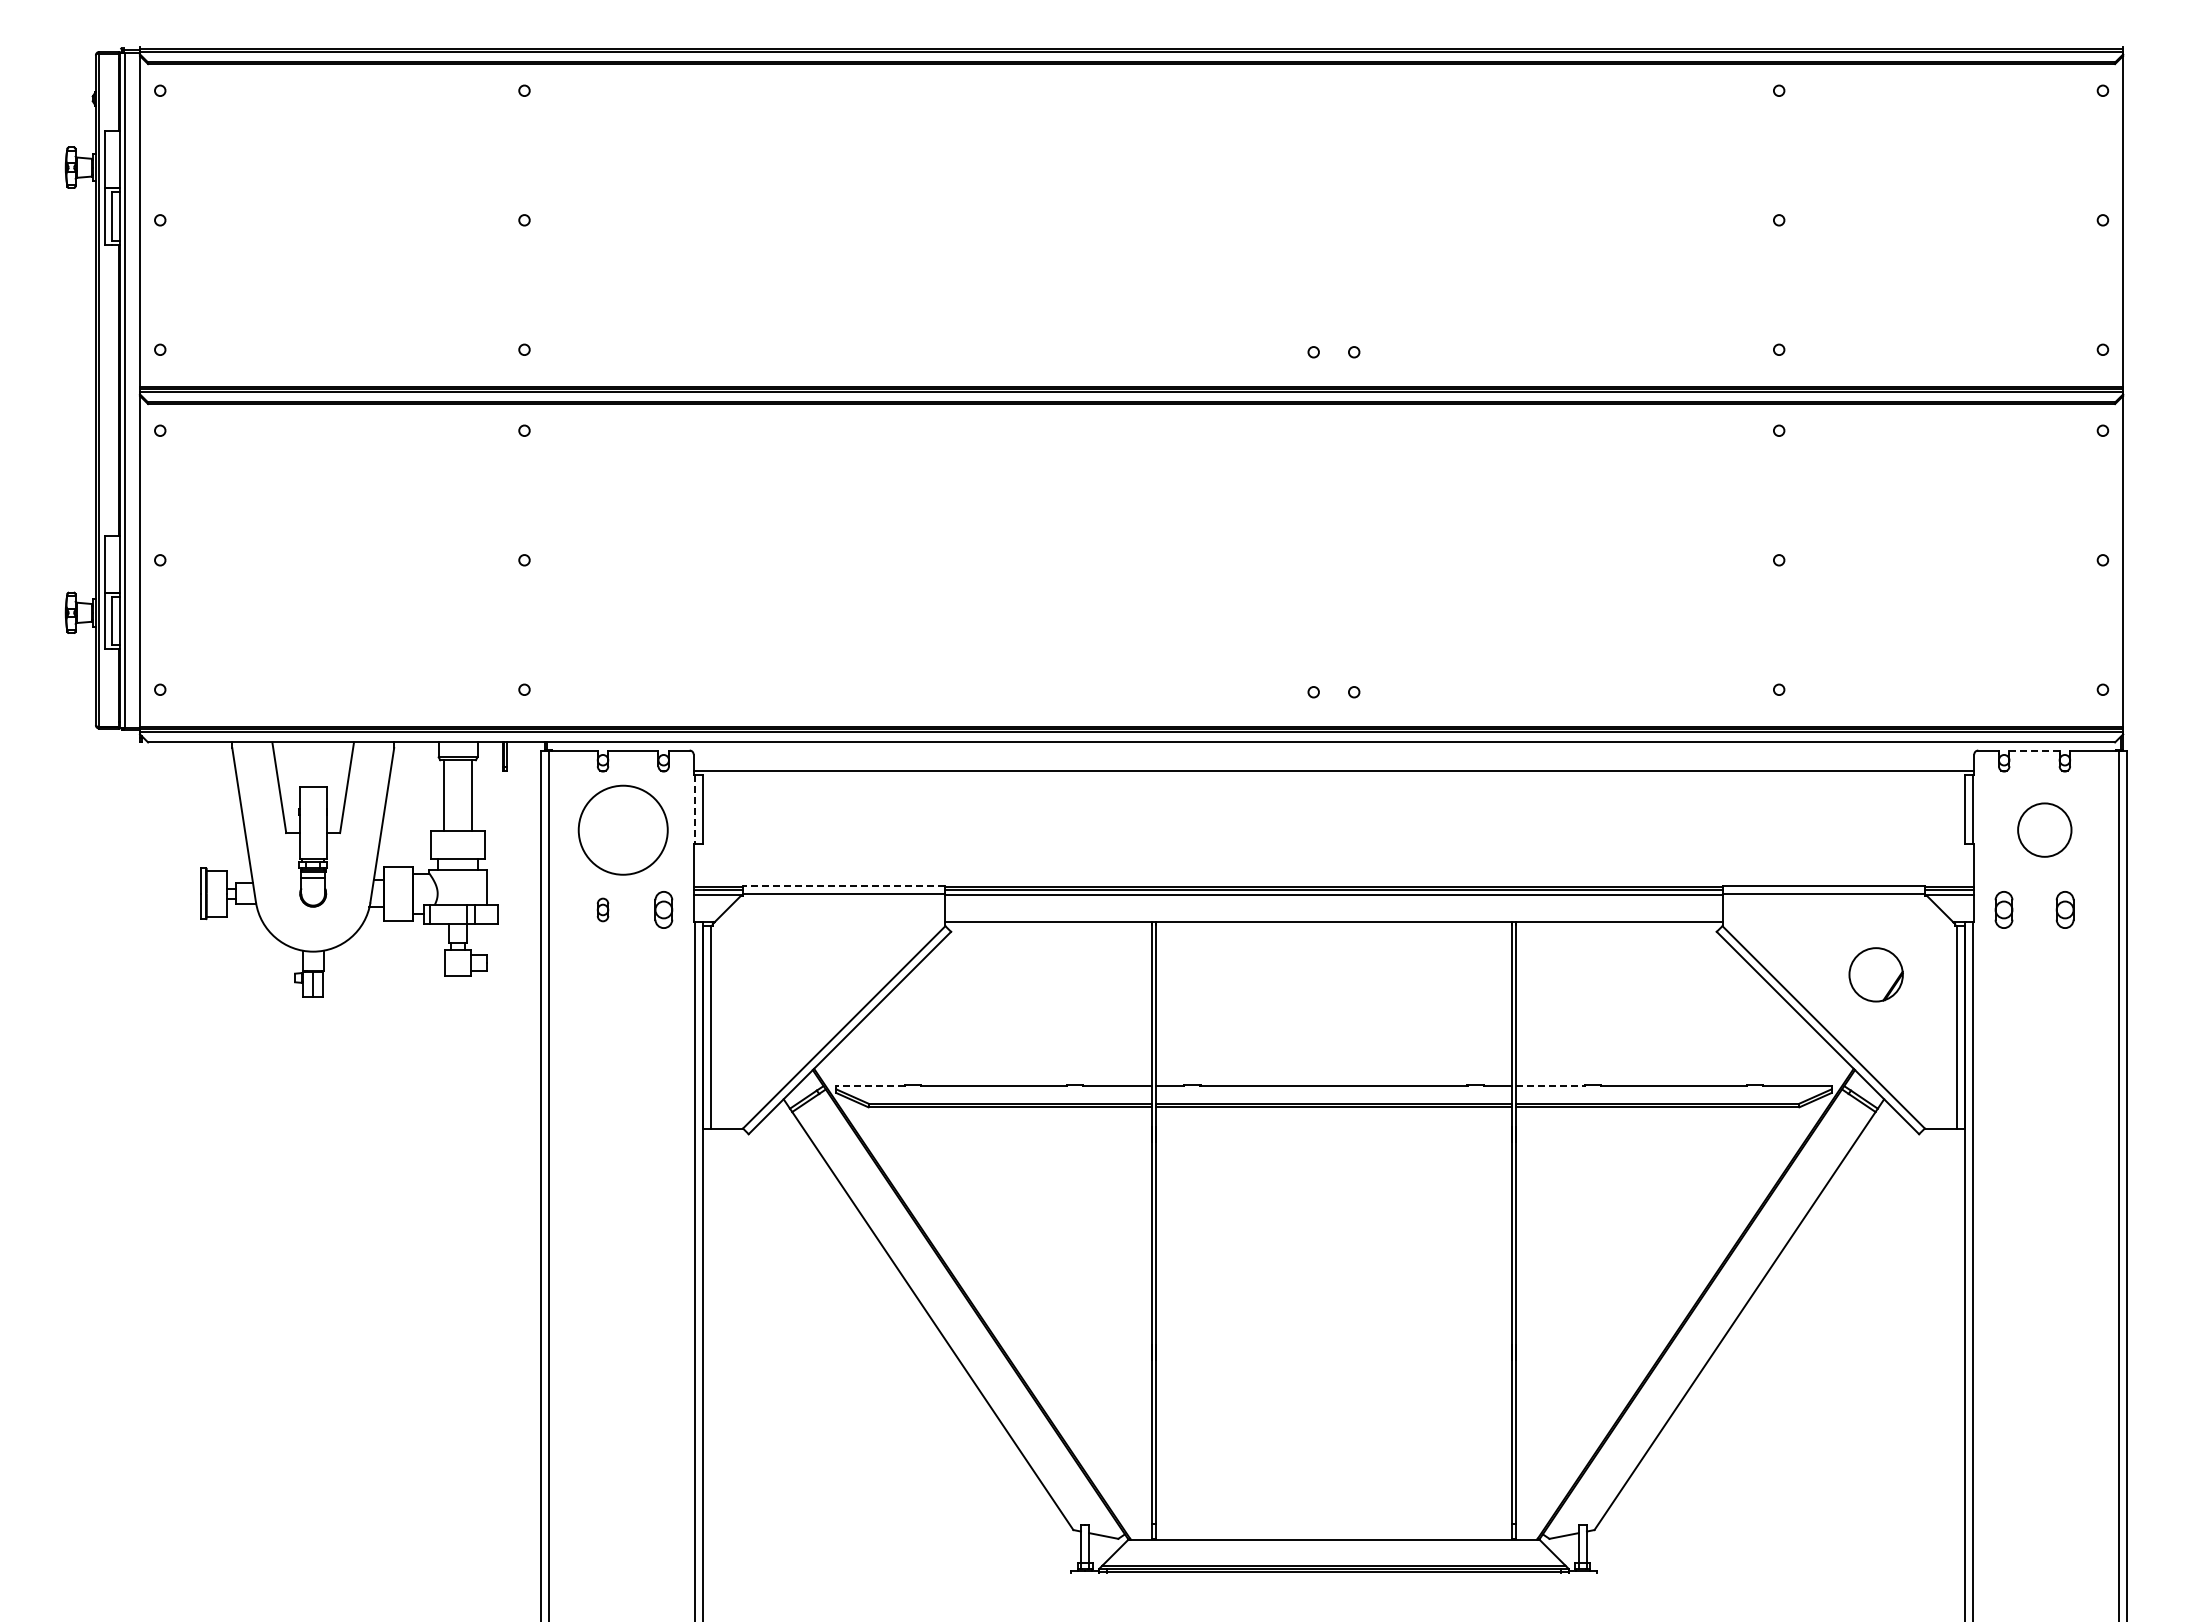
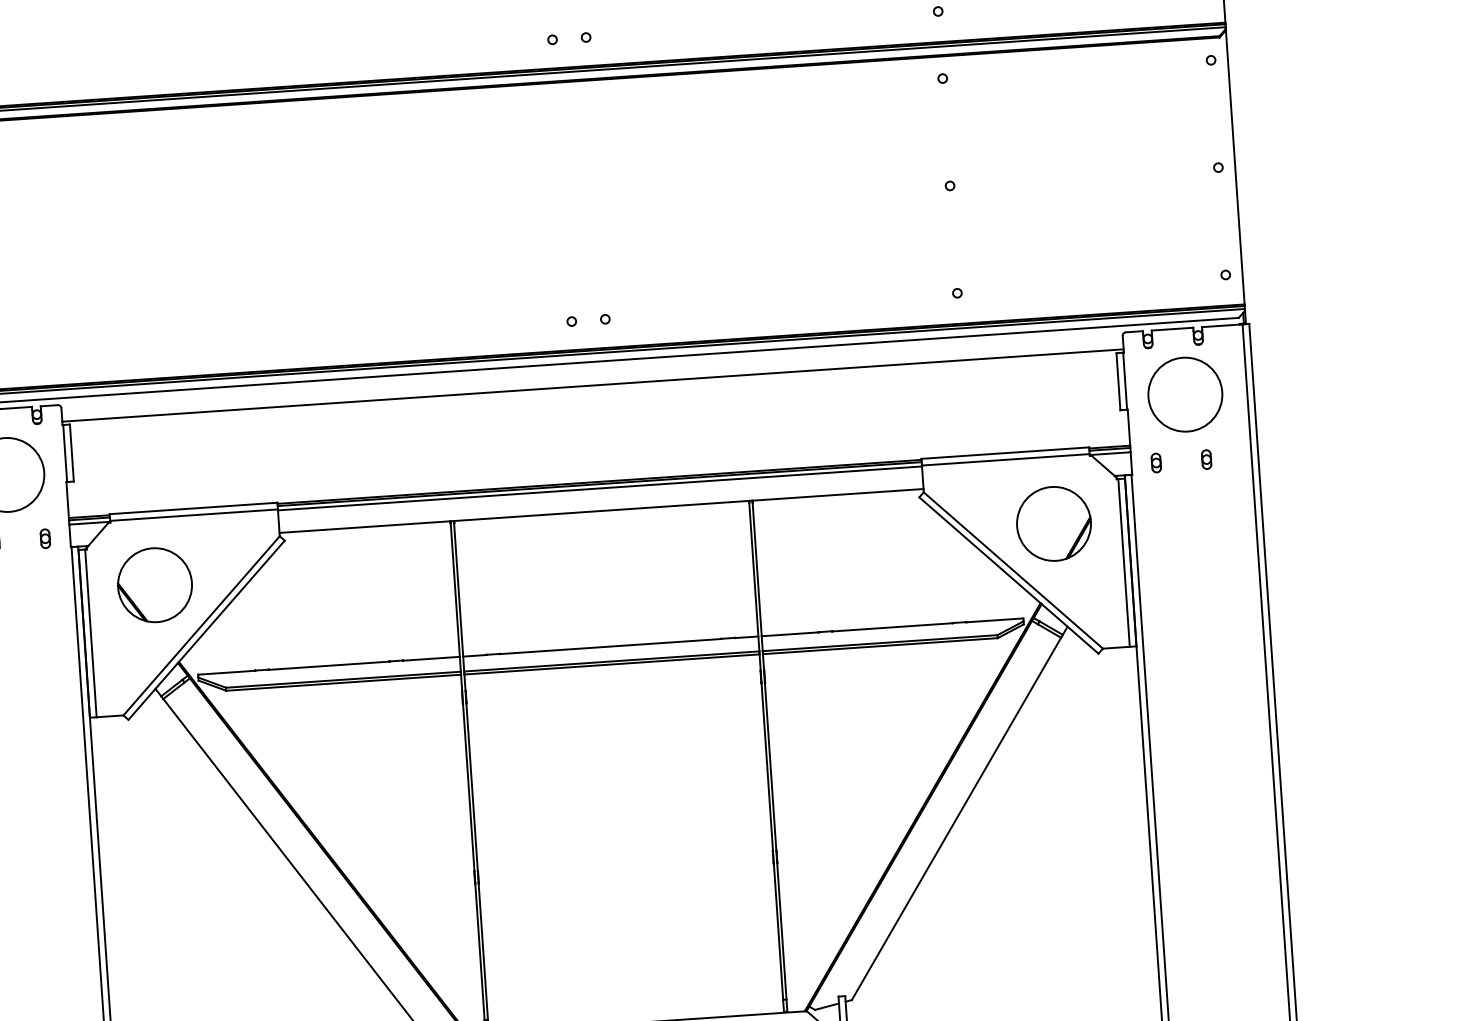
line: (2035, 750) -> (1173, 329), dashed -> solid
line: (694, 809) -> (65, 453), dashed -> solid
circle: (2044, 829) -> (1185, 394), size x1.67
line: (843, 885) -> (192, 508), dashed -> solid
part: (663, 909) -> (45, 538), size x0.62
part: (2004, 909) -> (1156, 462), size x0.62
part: (2064, 909) -> (1206, 459), size x0.62
part: (791, 974) -> (154, 585), added
part: (1875, 974) -> (1053, 523), size x1.67
line: (870, 1085) -> (226, 672), dashed -> solid
line: (1551, 1085) -> (791, 634), dashed -> solid

